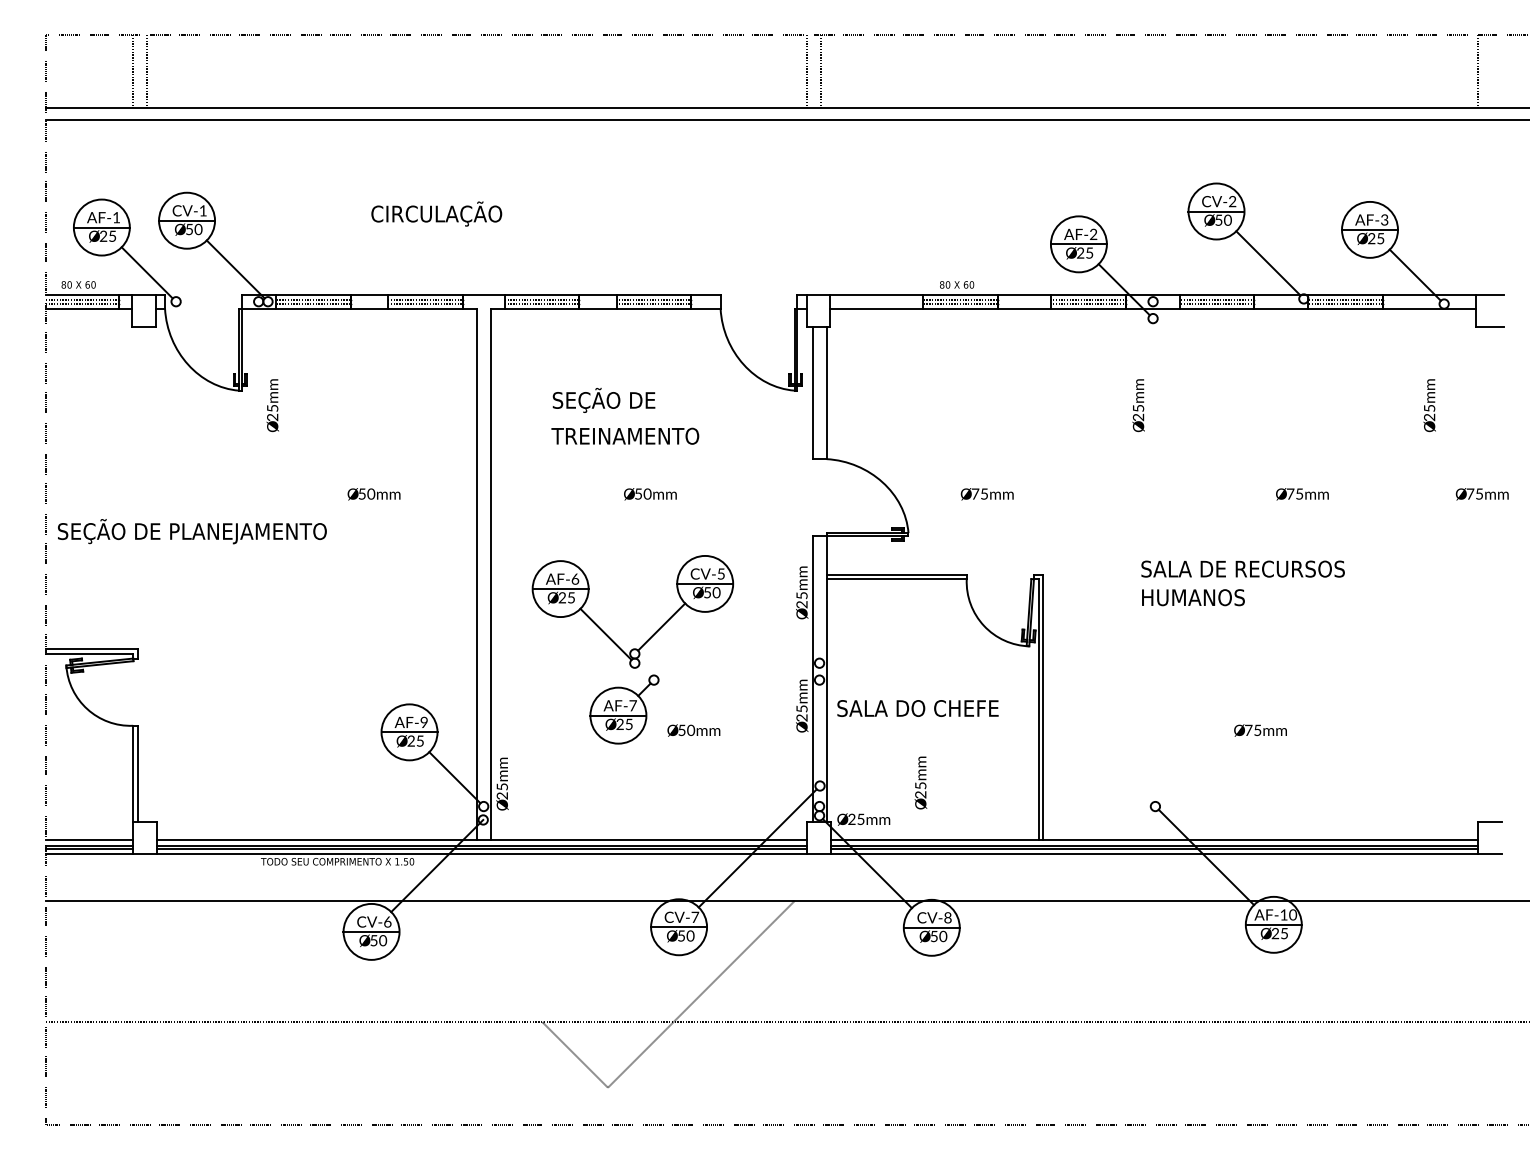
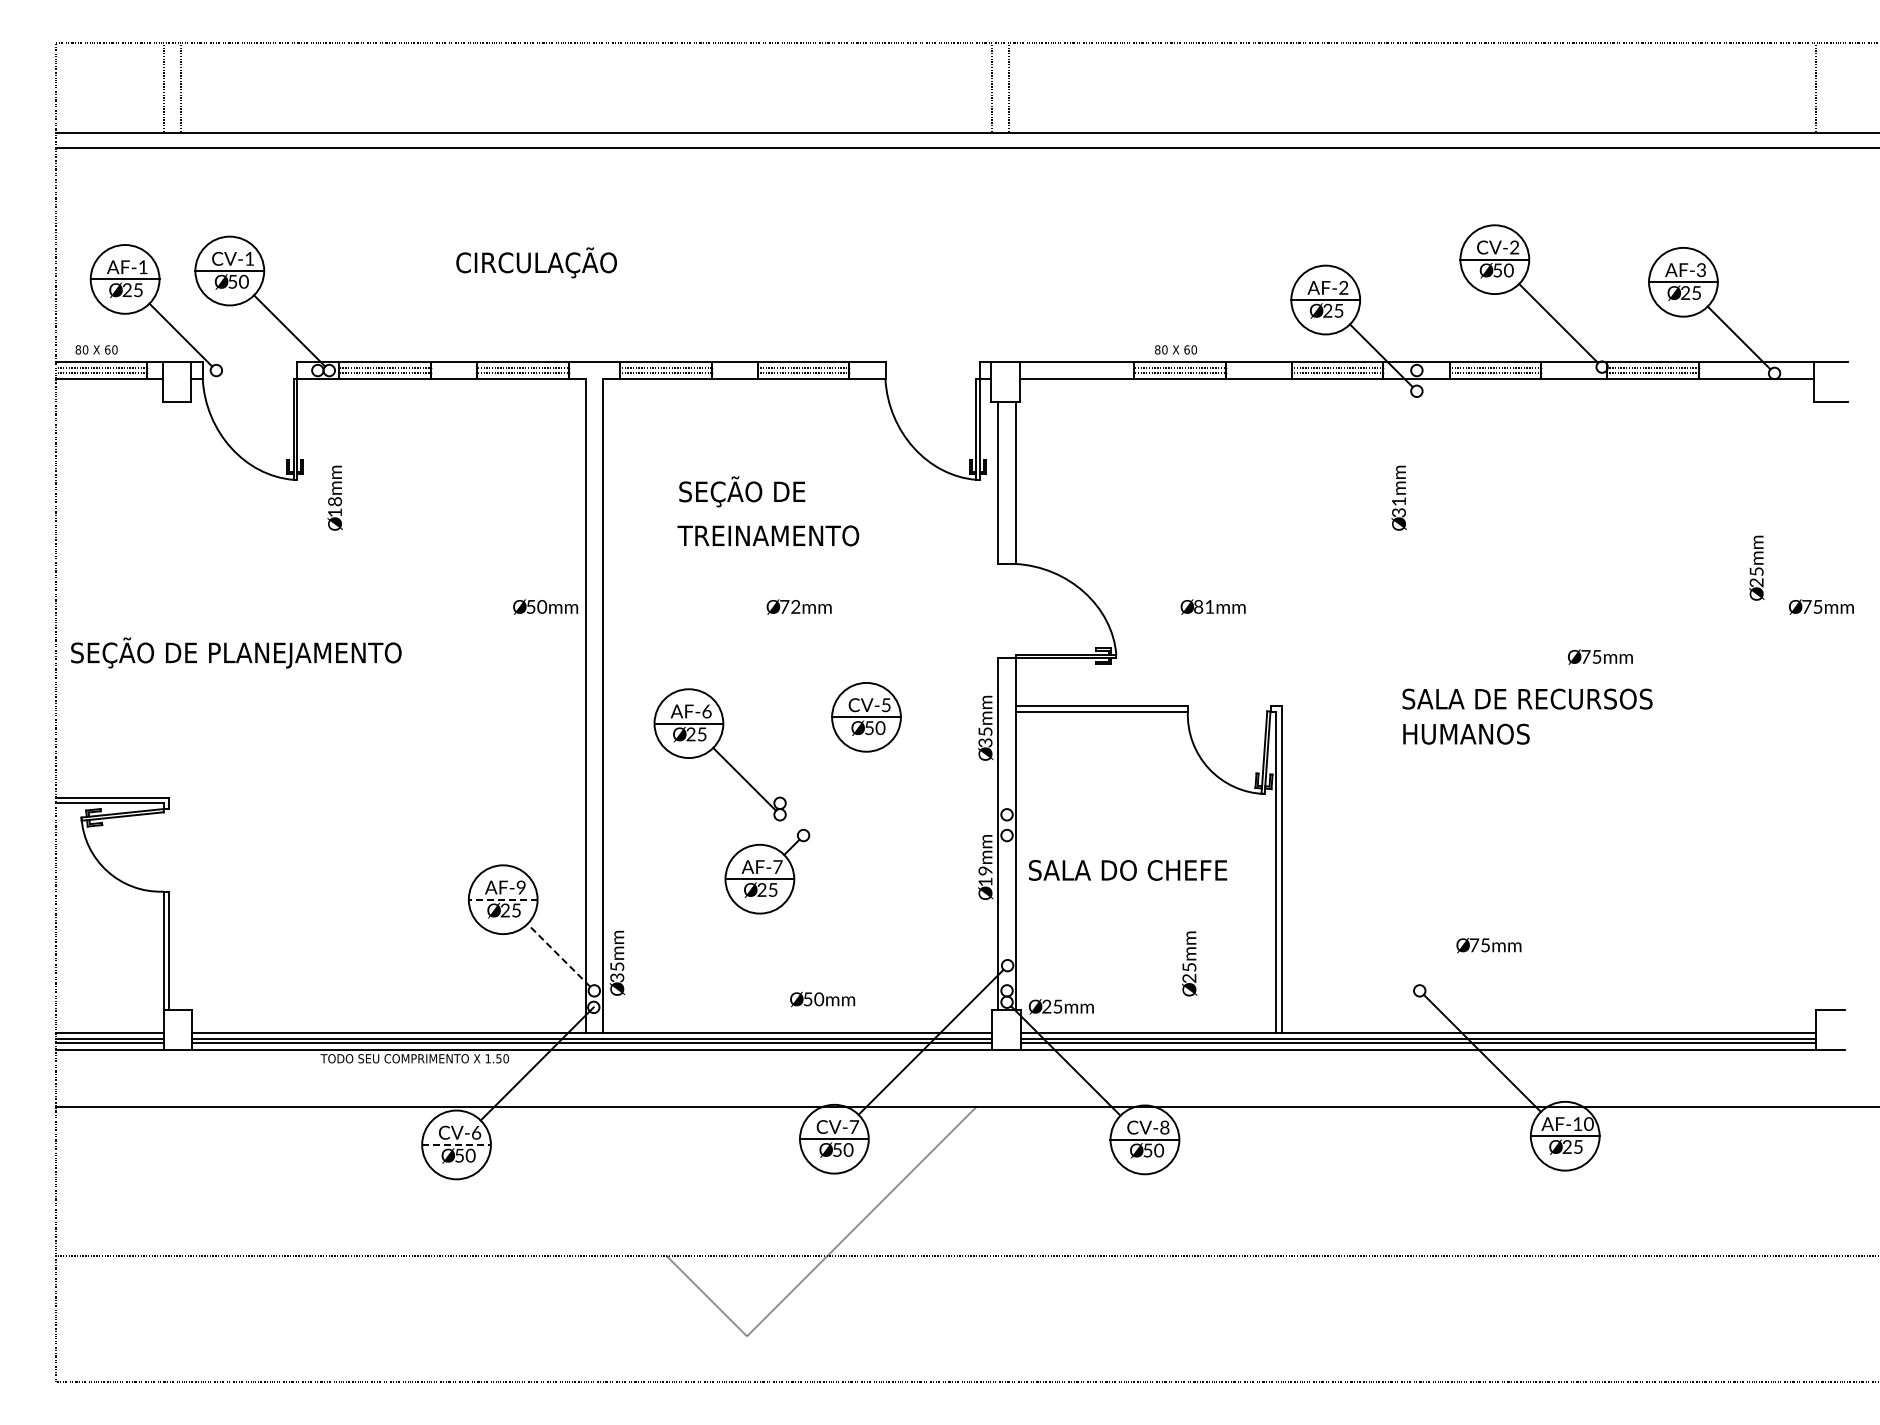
text: (1429, 405) -> (1756, 567), moved
text: (272, 413) -> (334, 507), 25mm -> 18mm
text: (1138, 413) -> (1398, 507), 25mm -> 31mm
text: (373, 493) -> (545, 606), moved
text: (643, 493) -> (790, 606), 50mm -> 72mm
text: (979, 493) -> (1203, 606), 75mm -> 81mm
text: (1302, 493) -> (1600, 656), moved
text: (803, 604) -> (987, 742), 25mm -> 35mm
line: (661, 627) -> (812, 770), removed
text: (802, 713) -> (985, 876), 25mm -> 19mm
text: (693, 730) -> (822, 999), moved
text: (1260, 730) -> (1488, 945), moved
line: (408, 732) -> (502, 899), solid -> dashed
line: (454, 777) -> (558, 955), solid -> dashed
text: (920, 782) -> (1189, 963), moved
text: (504, 795) -> (619, 977), 25mm -> 35mm
line: (371, 931) -> (456, 1144), solid -> dashed

